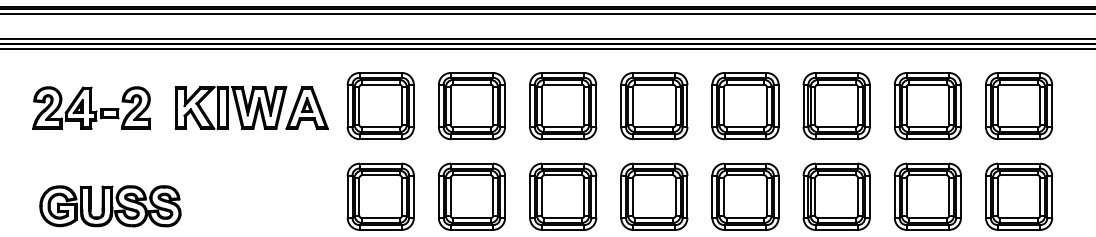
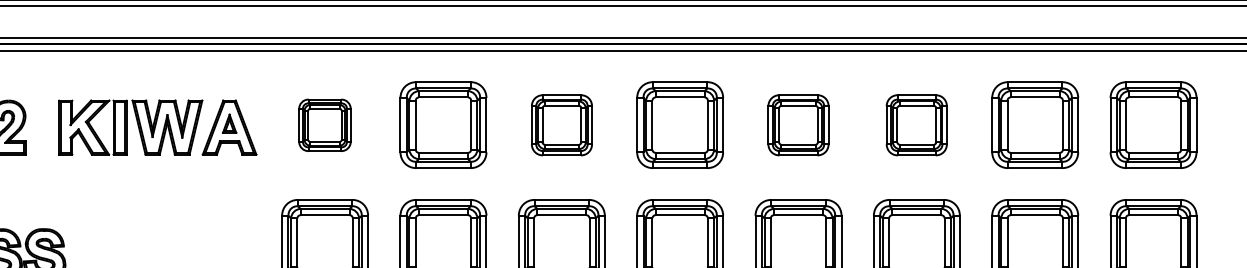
part: (380, 106) -> (324, 125), size x0.6
part: (563, 106) -> (562, 125), size x0.7
part: (745, 106) -> (798, 125), size x0.7
part: (836, 106) -> (916, 125), size x0.7

